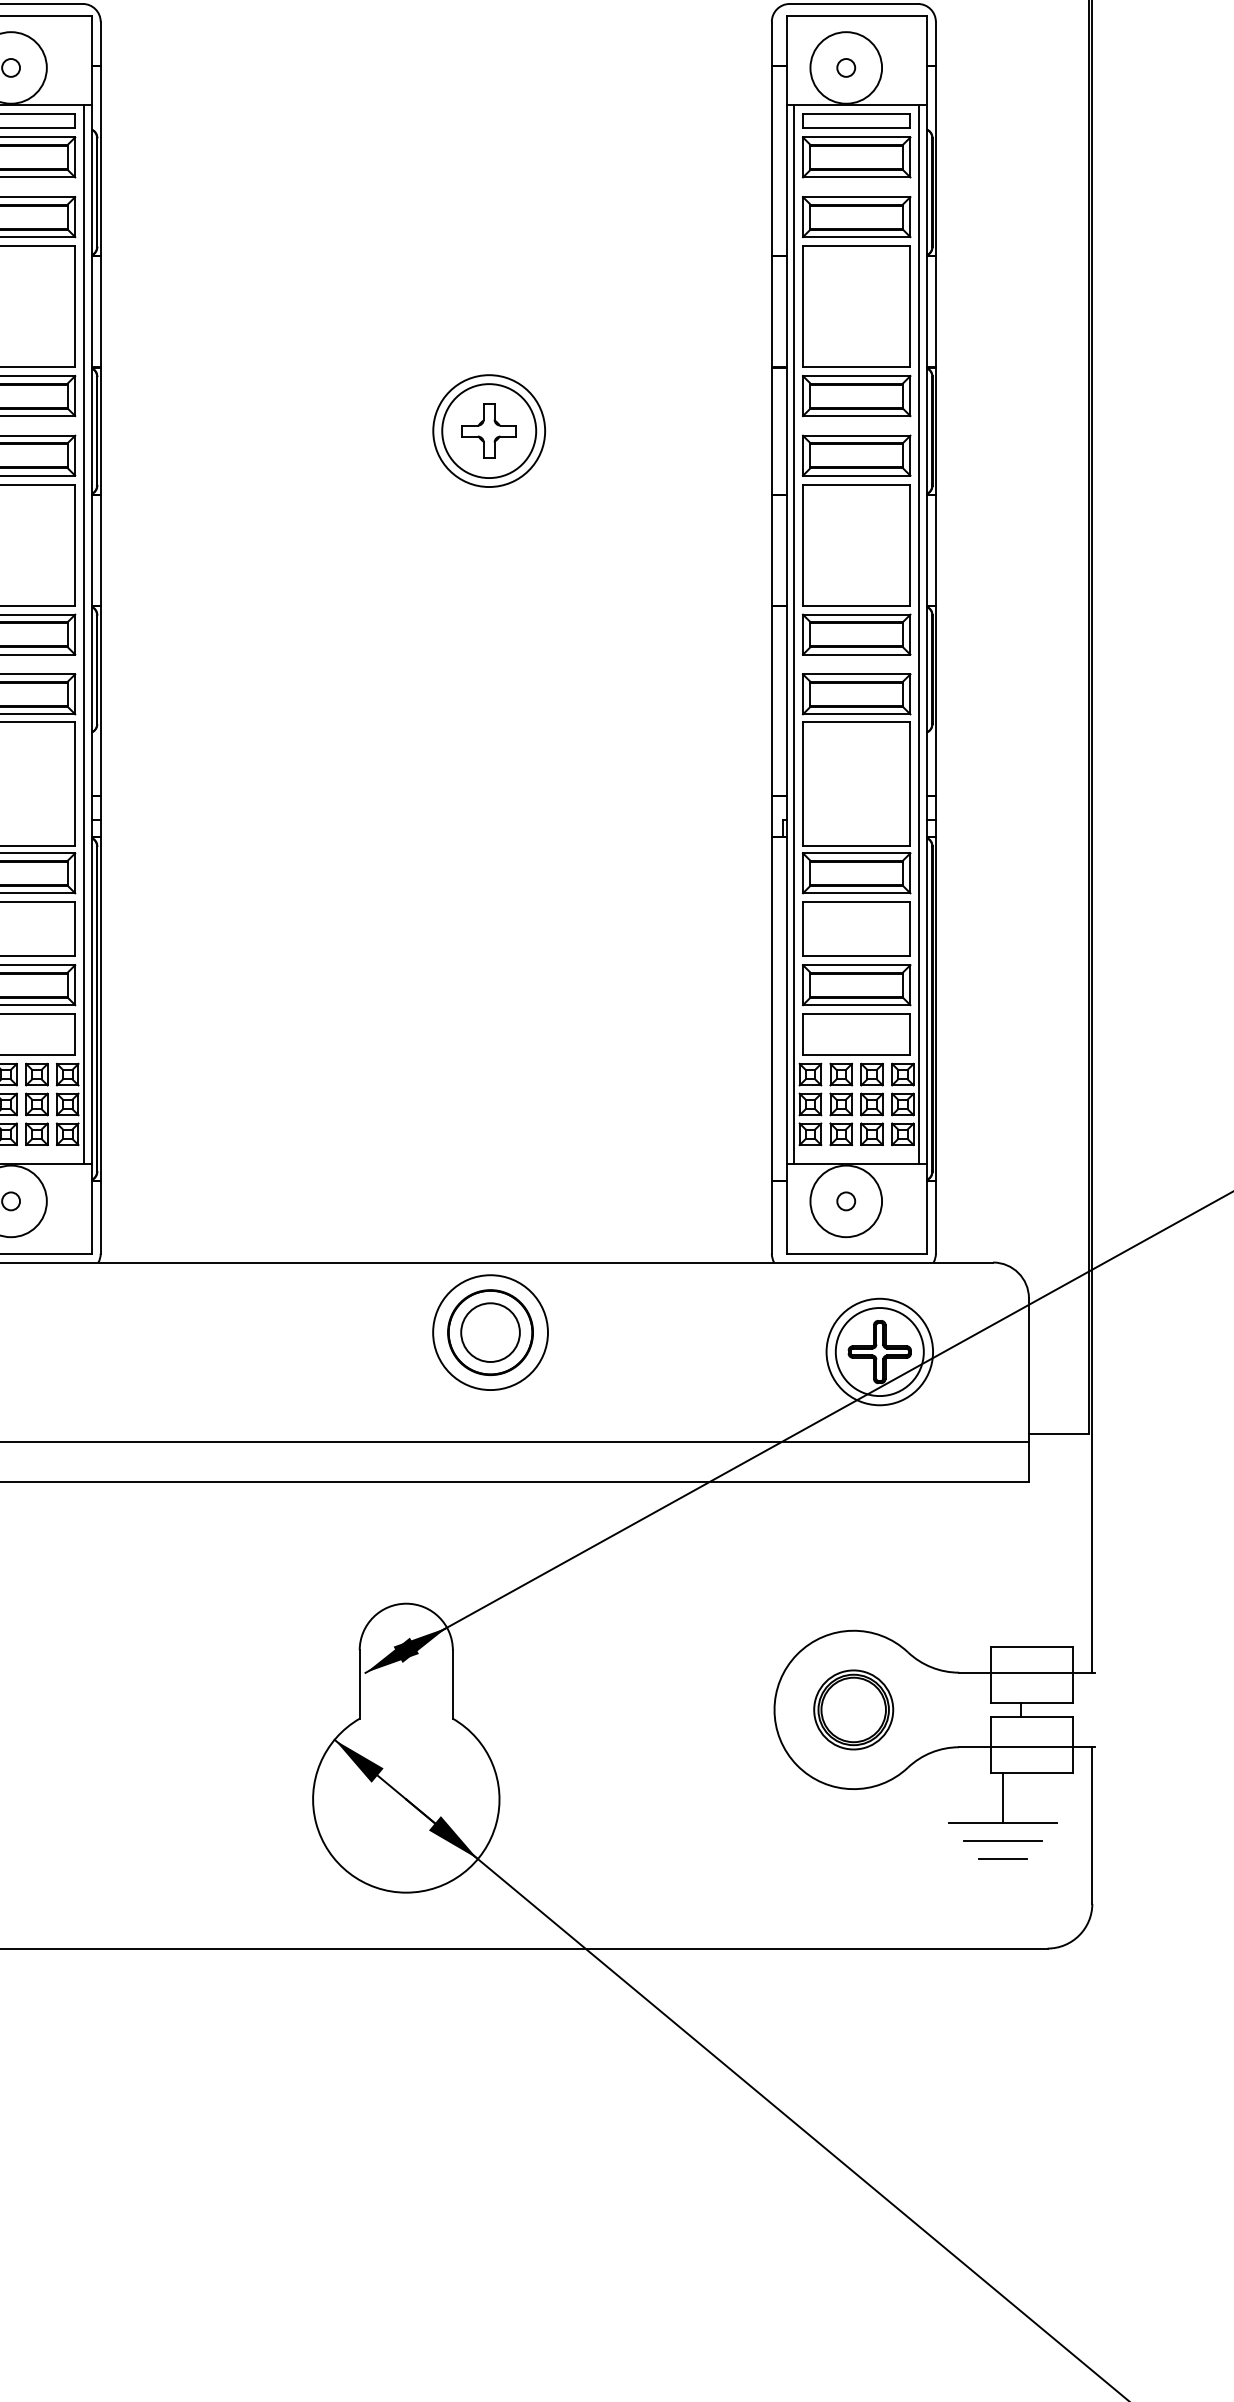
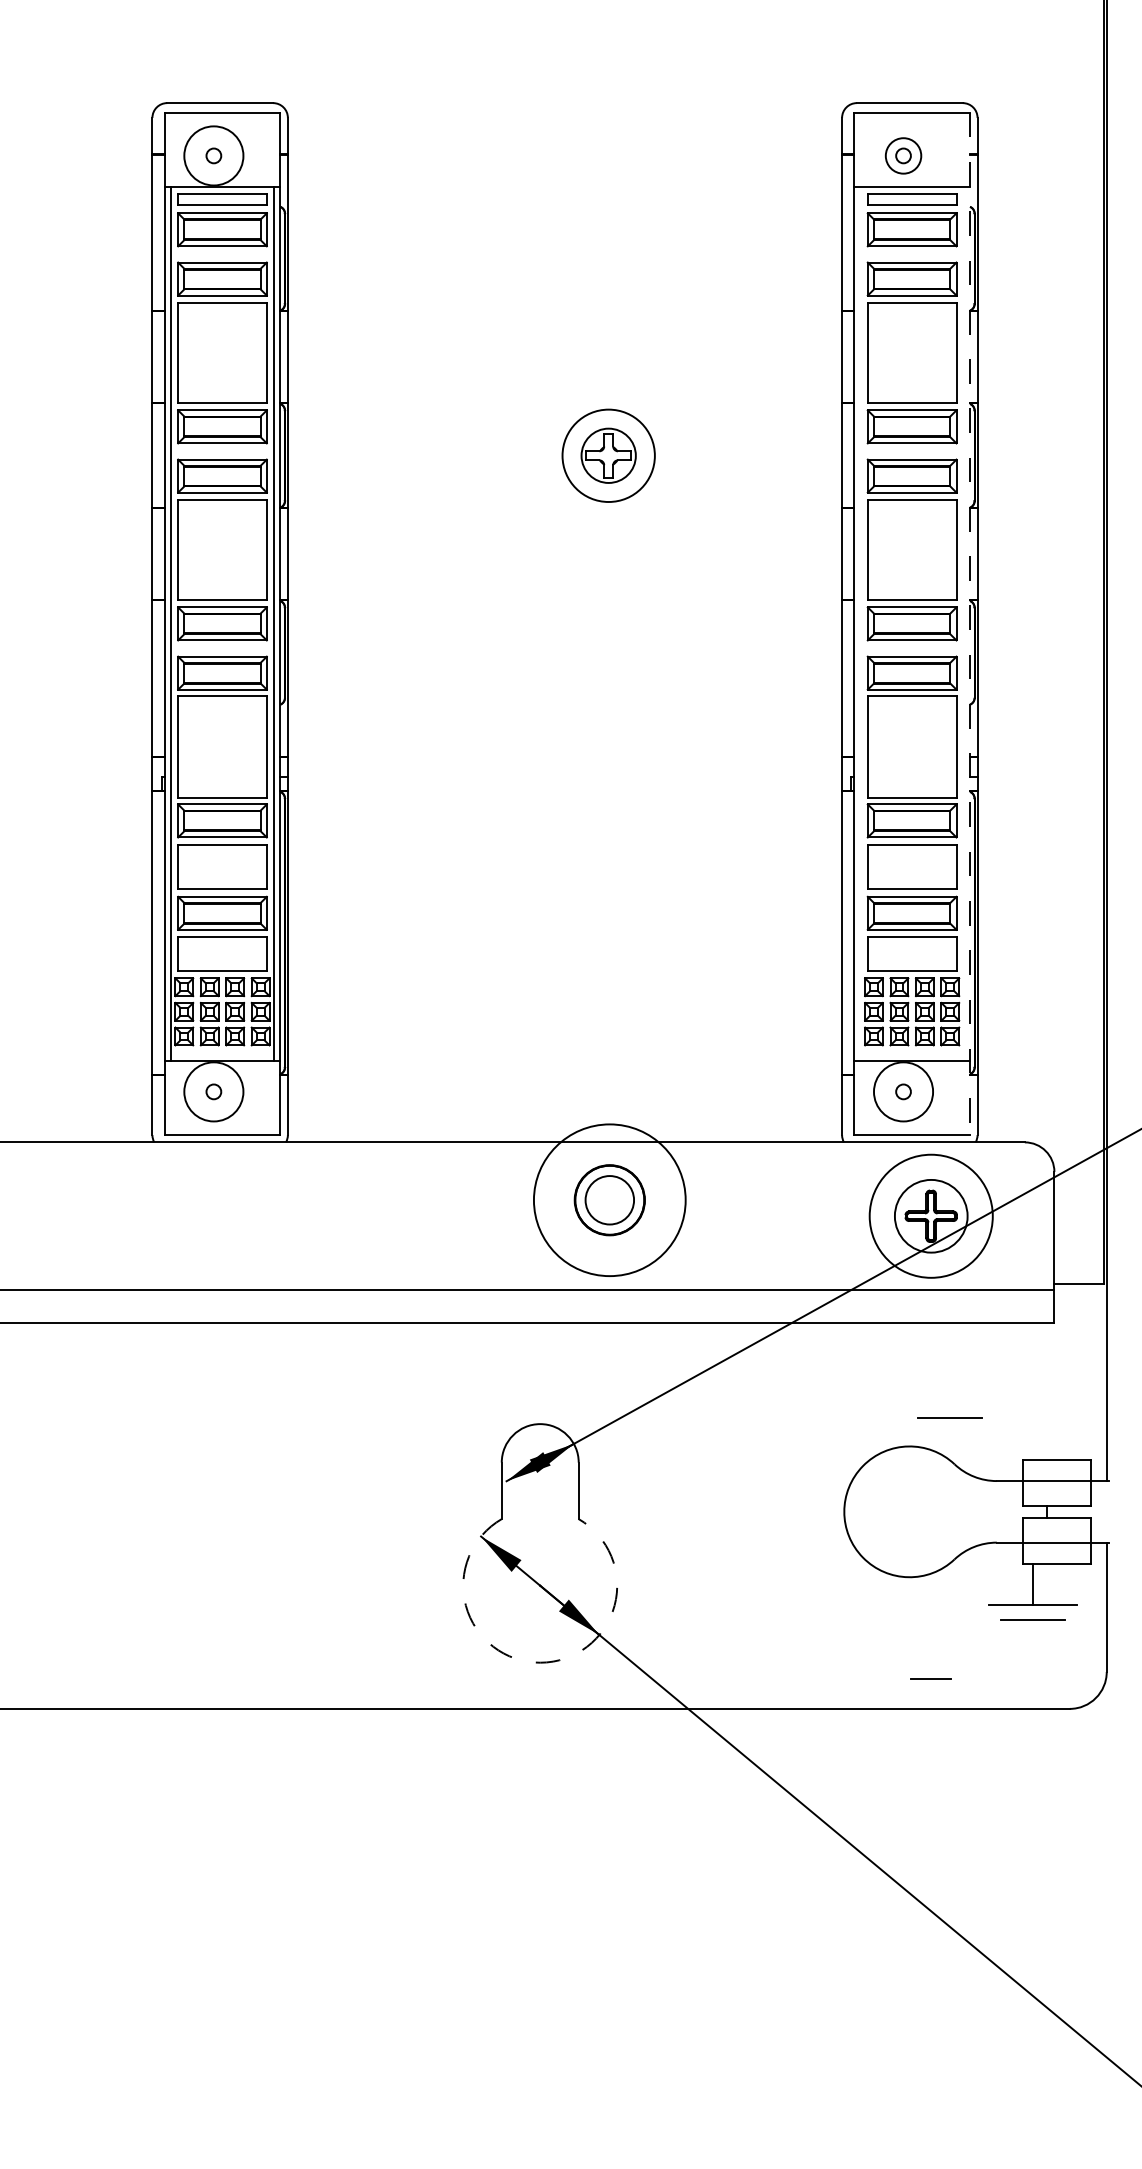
circle: (846, 67) -> (903, 155), size x0.6
circle: (488, 430) -> (608, 455), size x0.7
line: (794, 634) -> (860, 623), removed
line: (918, 634) -> (963, 623), removed
line: (927, 635) -> (970, 624), solid -> dashed
circle: (490, 1331) -> (609, 1199), size x1.6
circle: (880, 1352) -> (931, 1216), size x1.4
line: (901, 1595) -> (949, 1417), added
part: (853, 1709) -> (909, 1511), removed
line: (1002, 1858) -> (930, 1678), moved
arc: (406, 1892) -> (540, 1662), solid -> dashed

